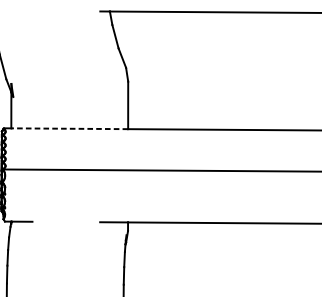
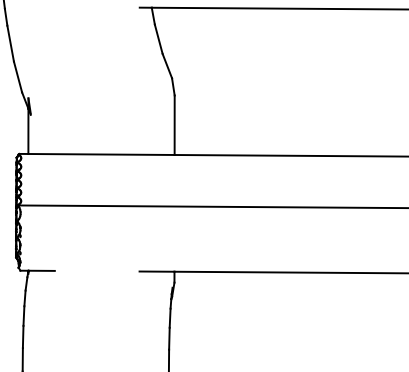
line: (69, 128) -> (101, 154), dashed -> solid

